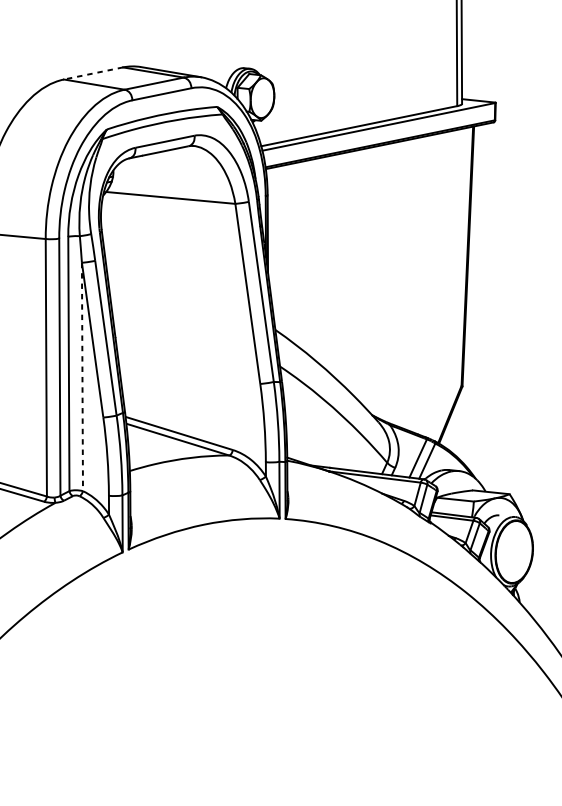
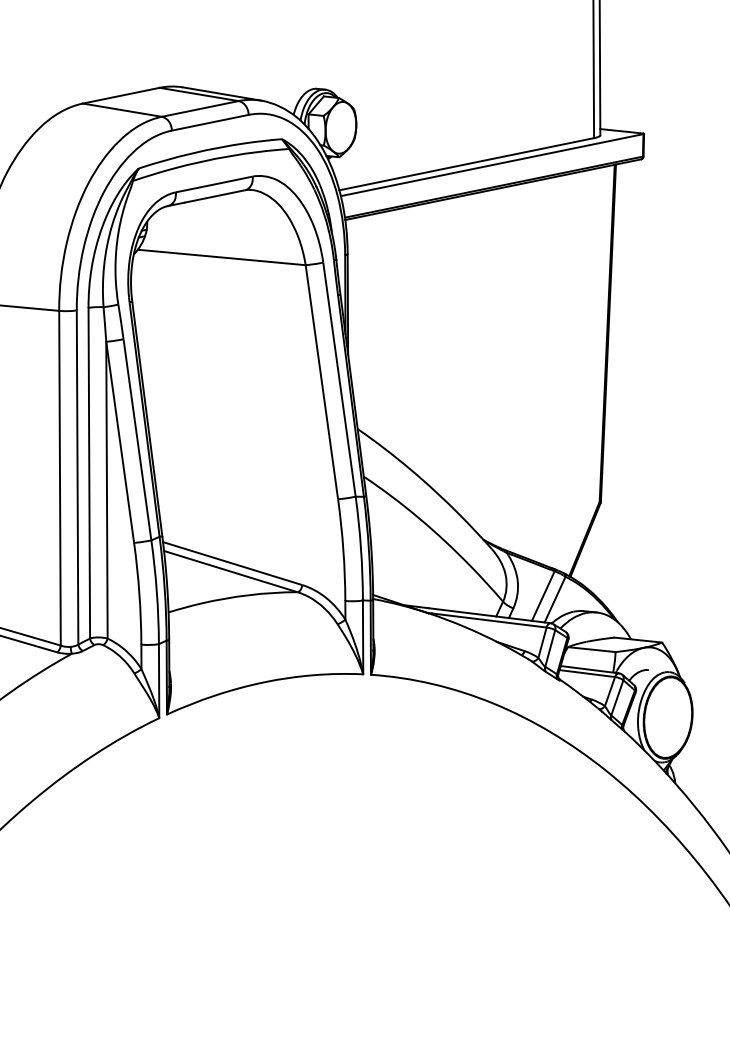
line: (92, 73) -> (120, 95), dashed -> solid
line: (82, 377) -> (106, 490), dashed -> solid

